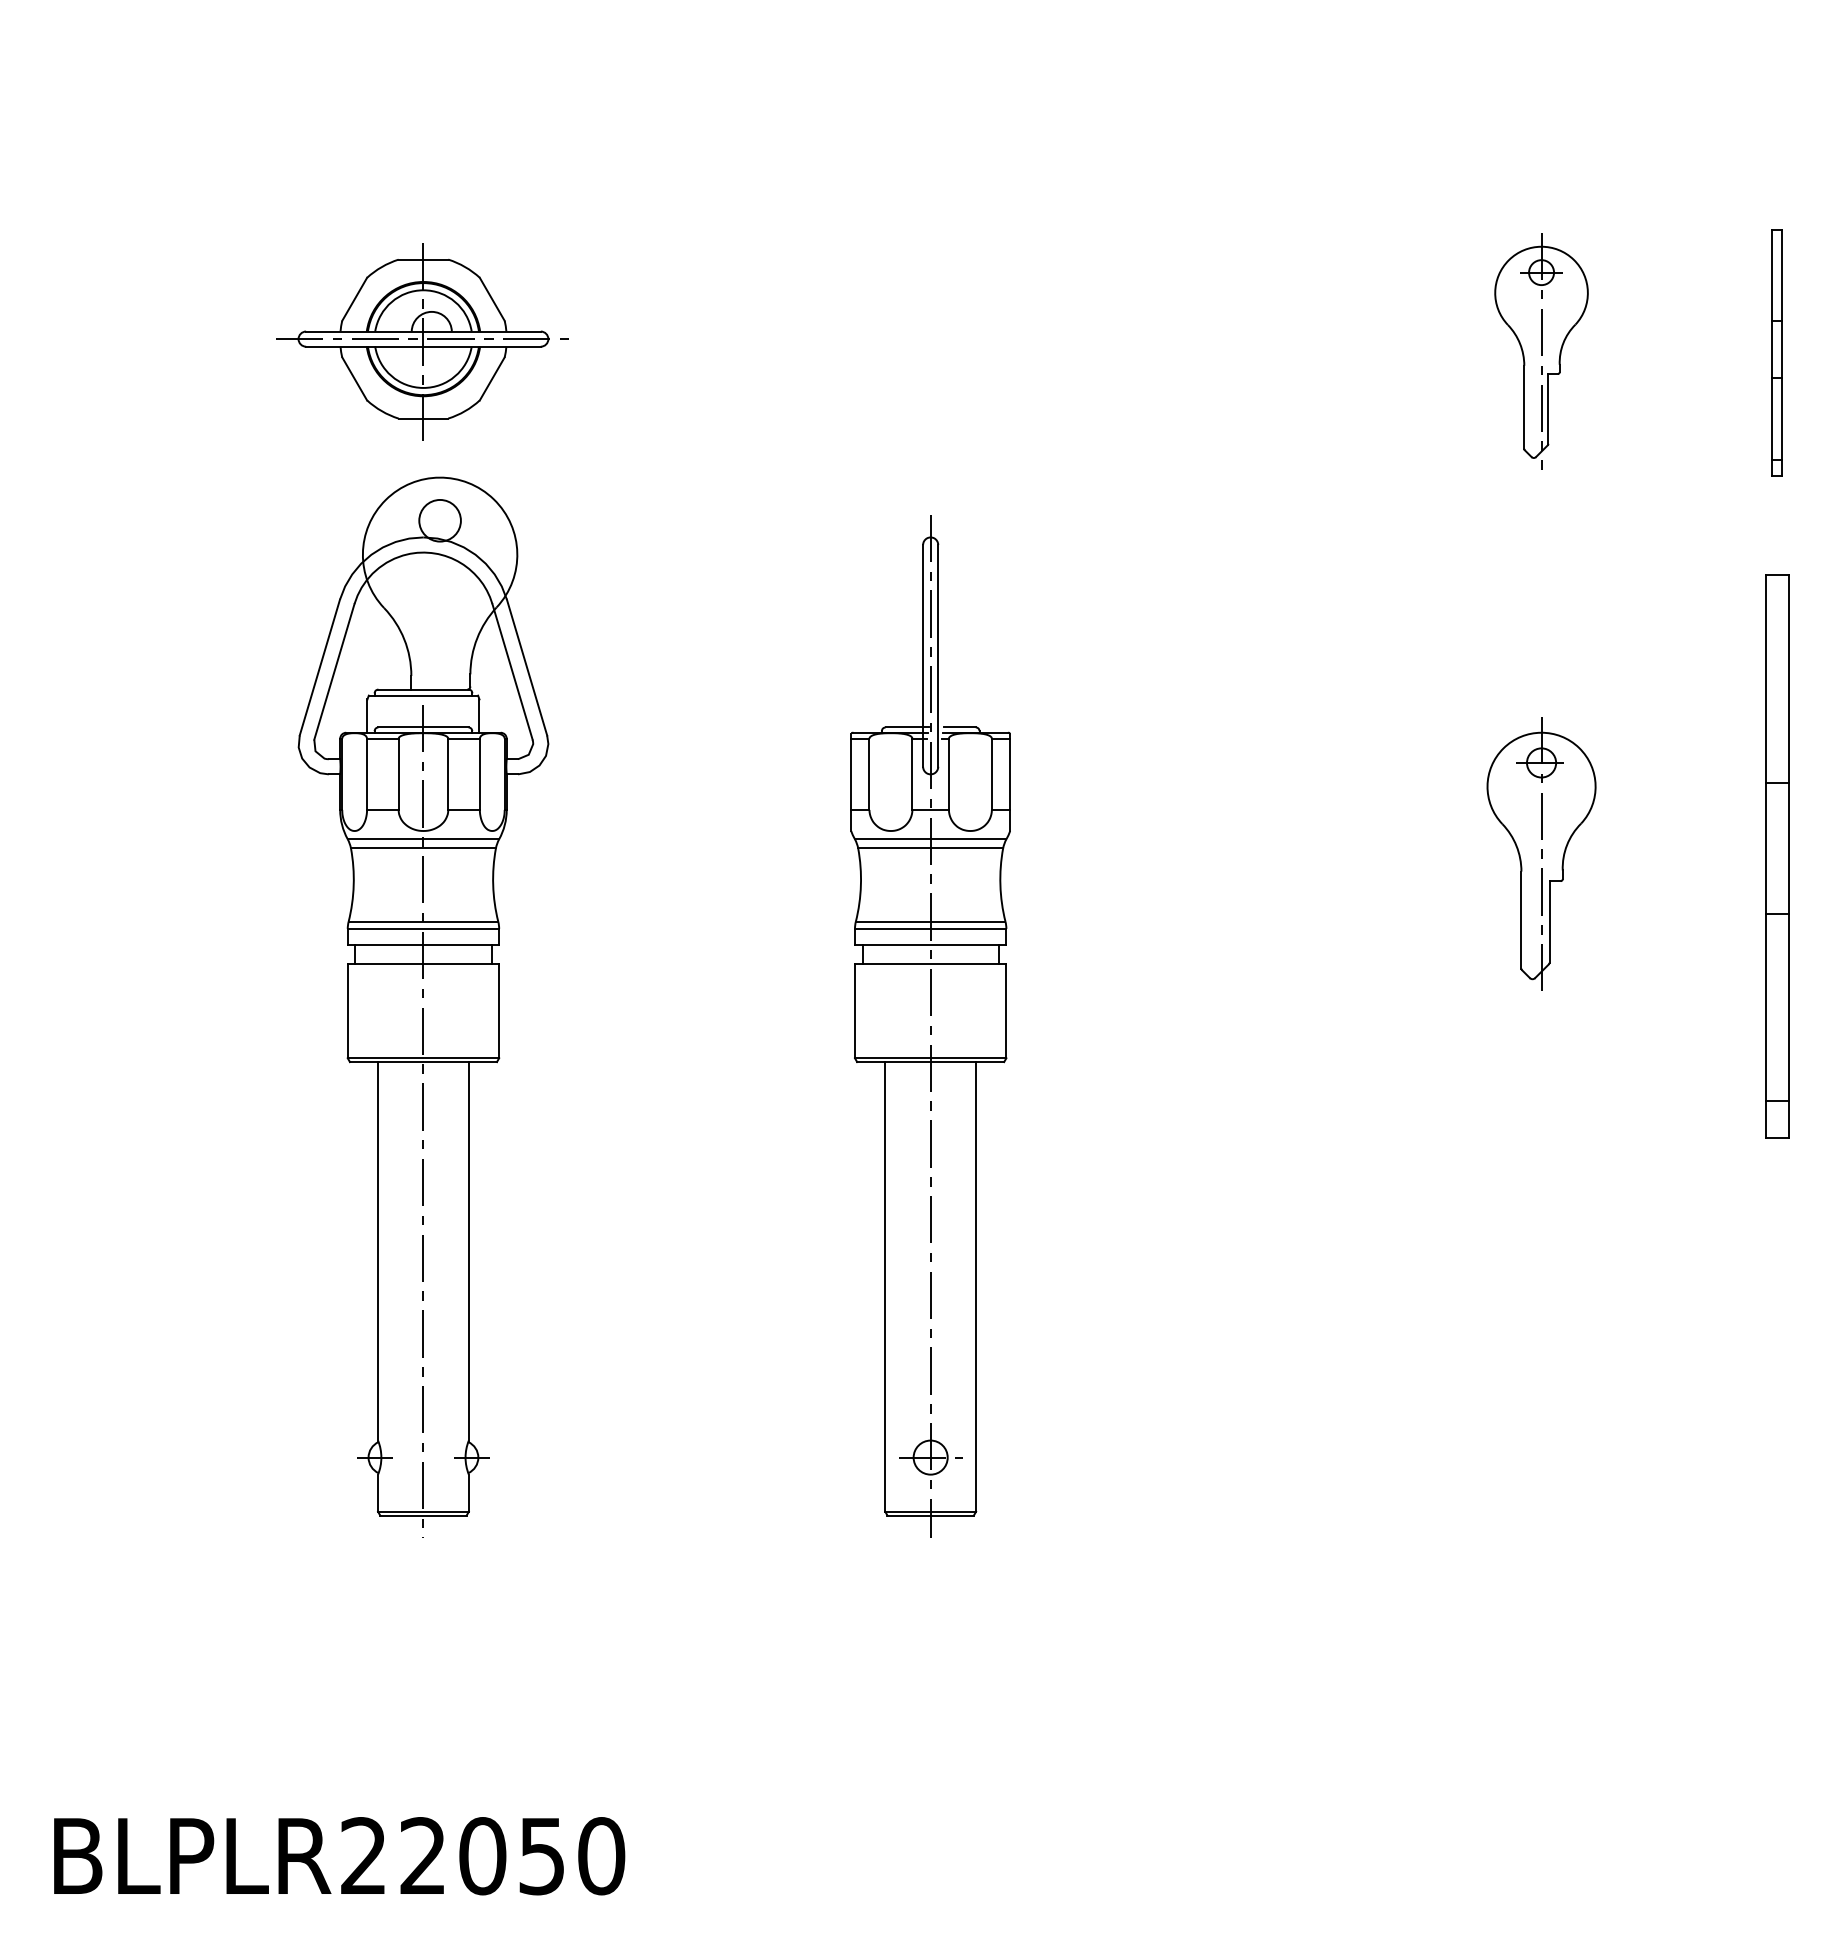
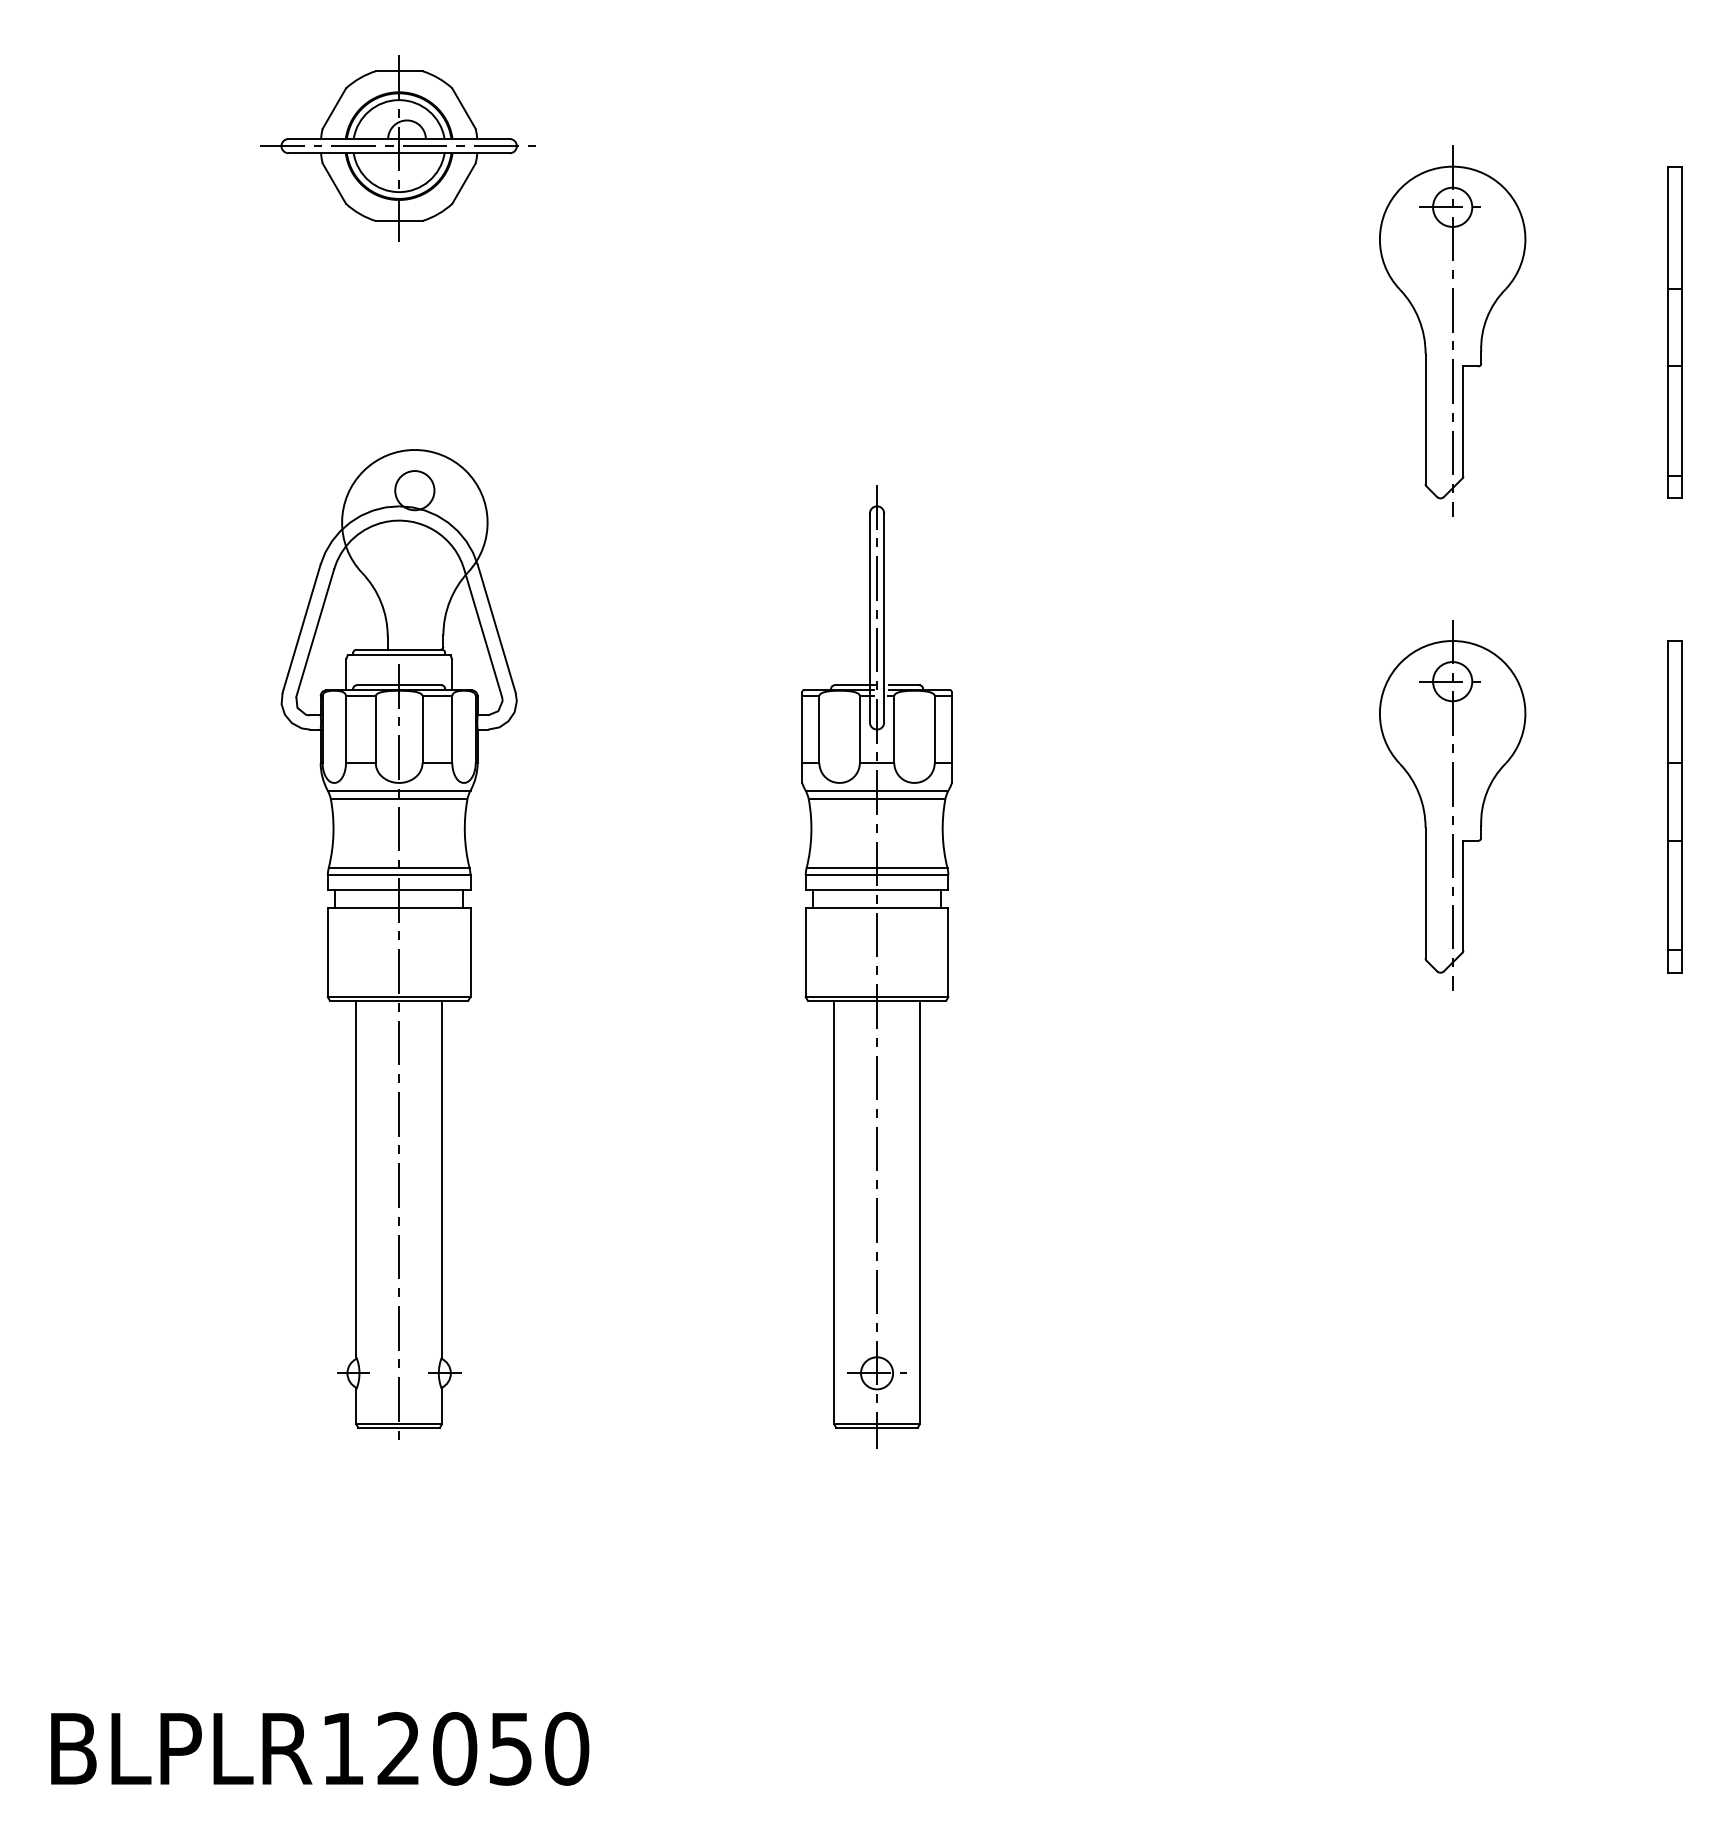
part: (422, 341) -> (398, 148), moved
part: (1541, 351) -> (1452, 331), size x1.67
part: (1777, 352) -> (1674, 332), size x1.43
part: (1541, 854) -> (1452, 805), size x1.43
part: (1777, 855) -> (1674, 806), size x0.62
text: (363, 1855) -> (342, 1748), BLPLR22050 -> BLPLR12050

